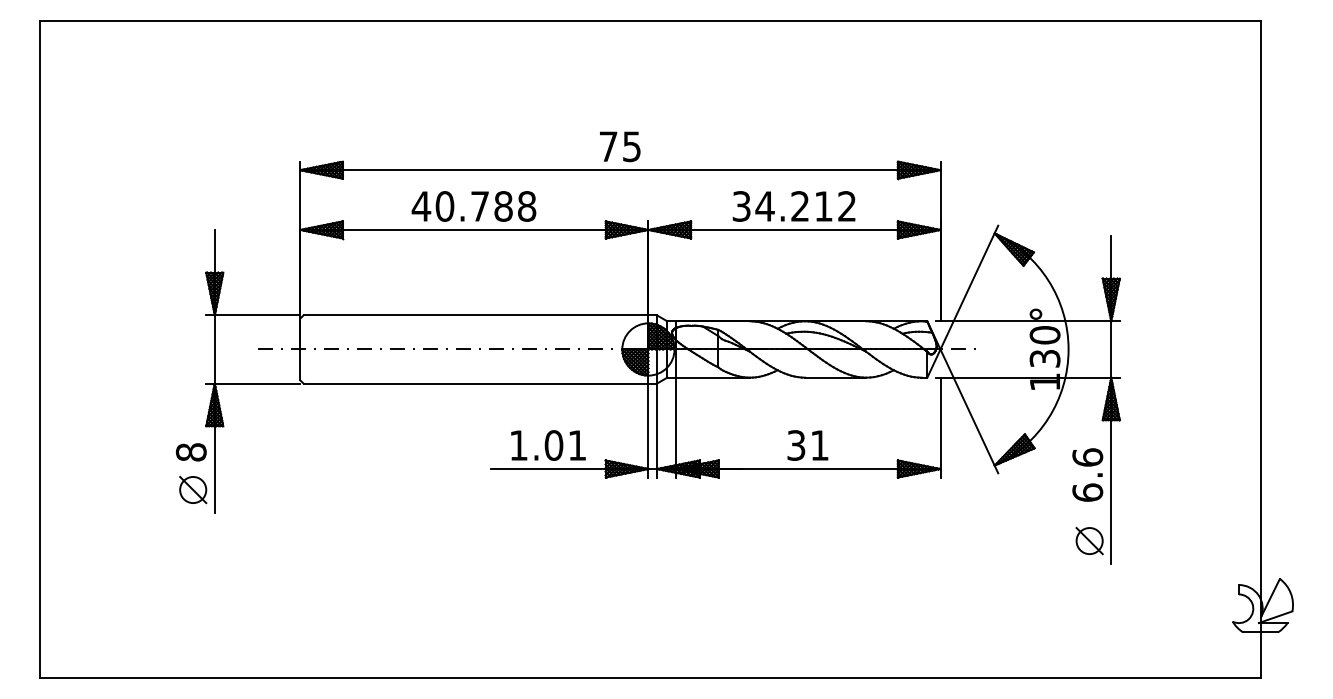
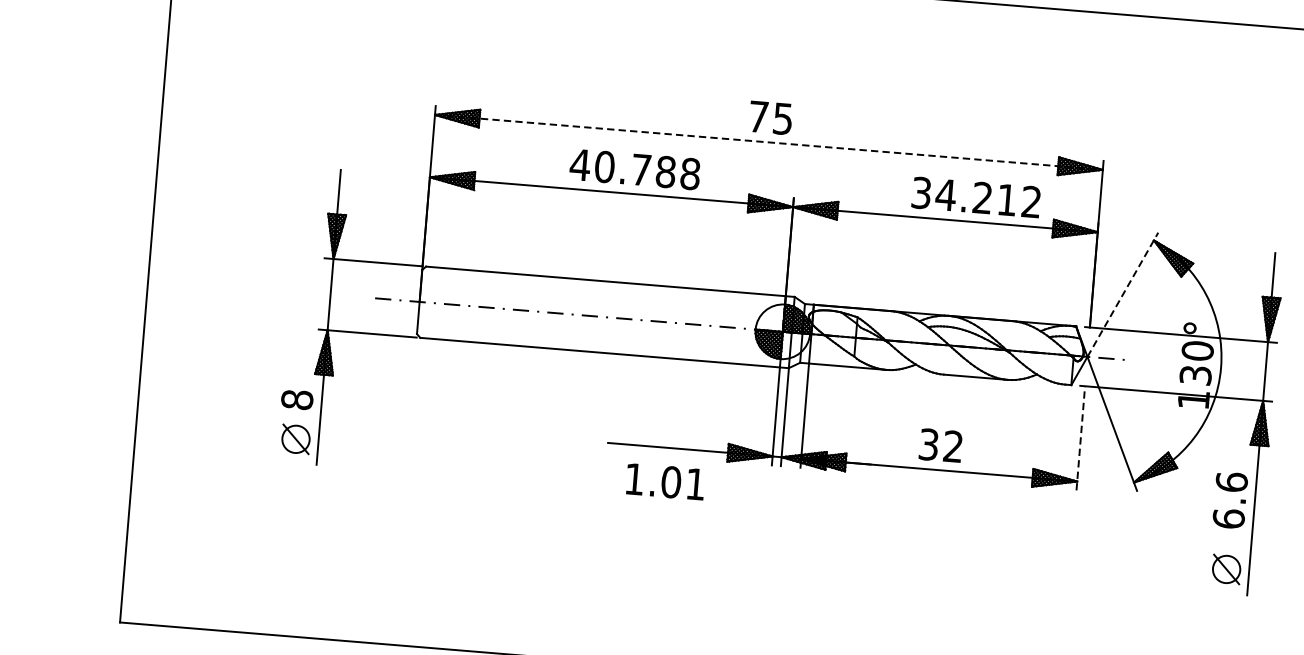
line: (620, 170) -> (769, 142), solid -> dashed
text: (473, 206) -> (634, 169), moved
text: (793, 206) -> (975, 197), moved
line: (969, 287) -> (1123, 294), solid -> dashed
line: (940, 427) -> (1080, 438), solid -> dashed
text: (548, 445) -> (665, 481), moved
text: (819, 445) -> (953, 446), 31 -> 32

